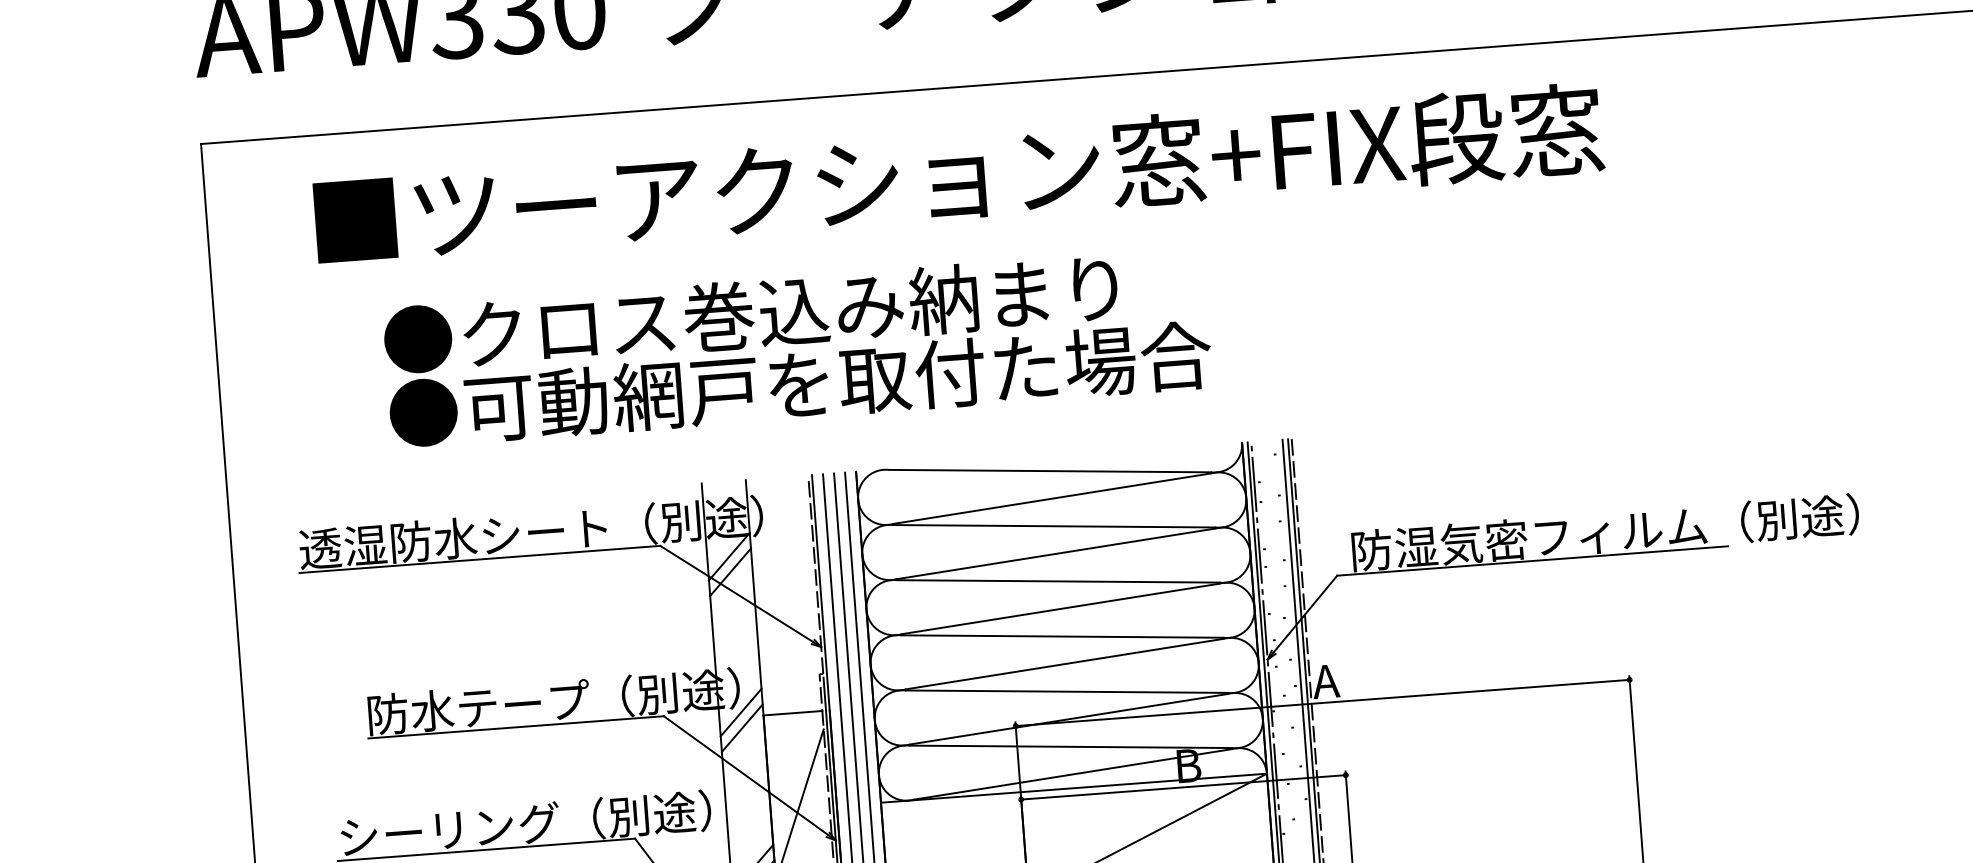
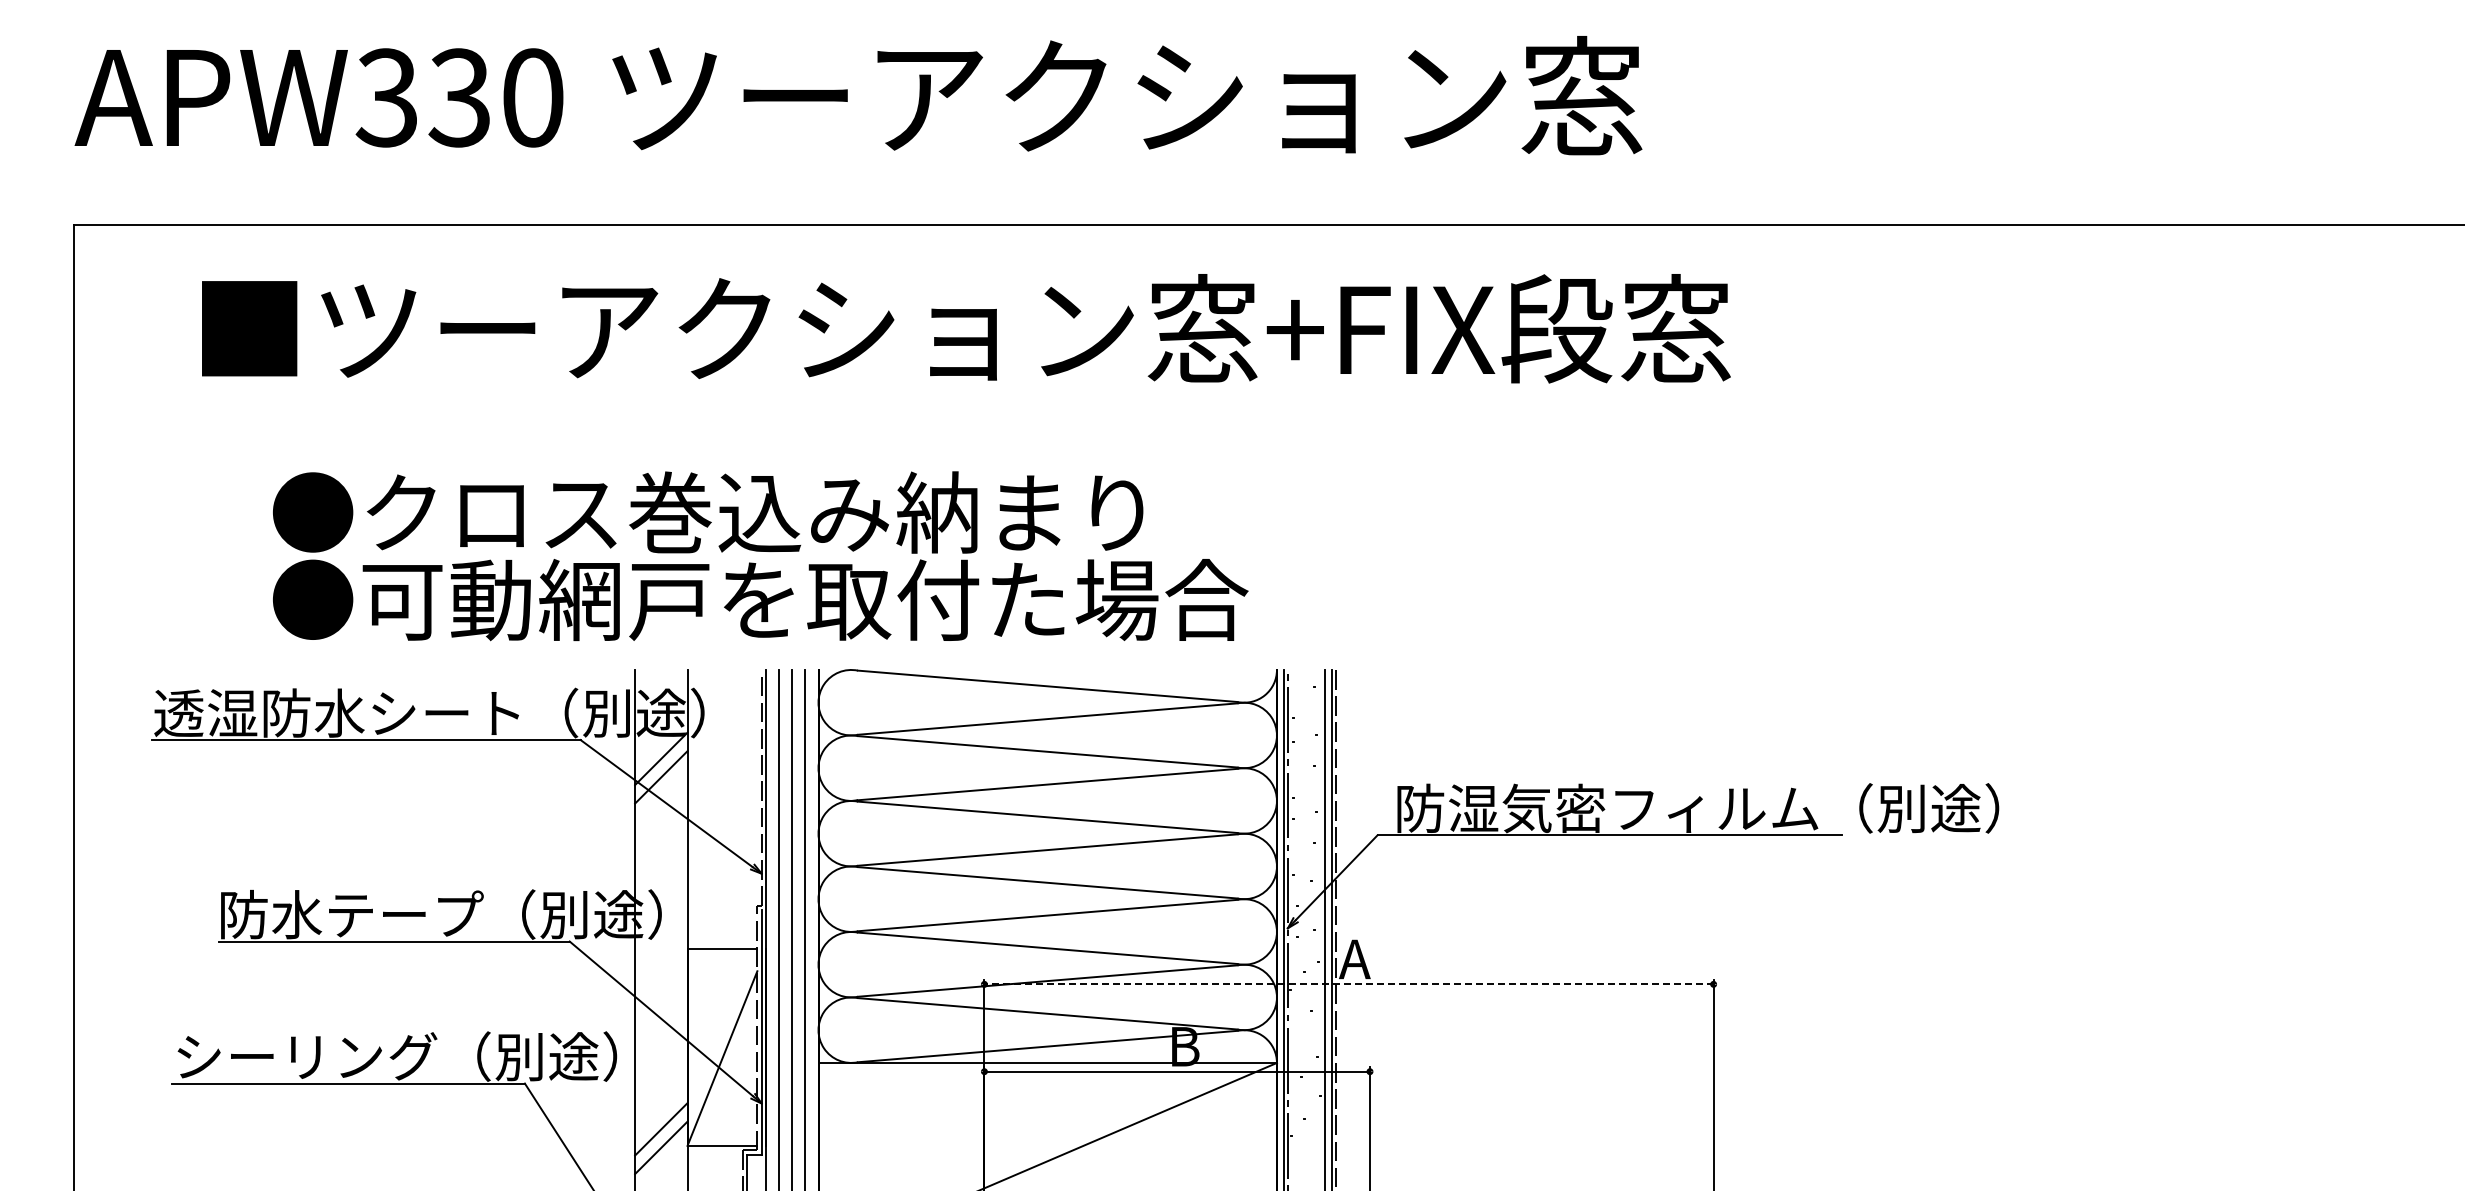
text: (797, 348) -> (760, 556), moved
line: (1323, 703) -> (1349, 984), solid -> dashed
line: (741, 712) -> (661, 943), removed
line: (742, 728) -> (661, 962), removed

